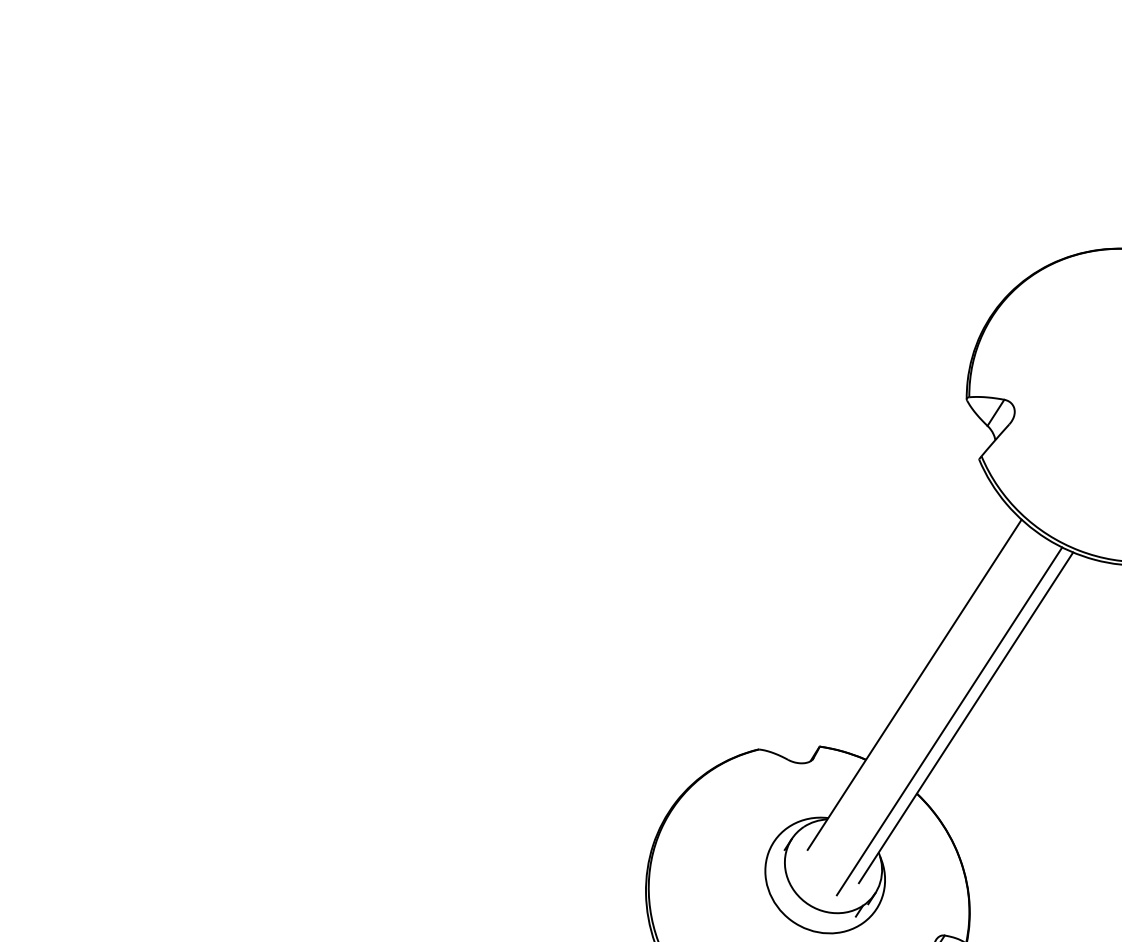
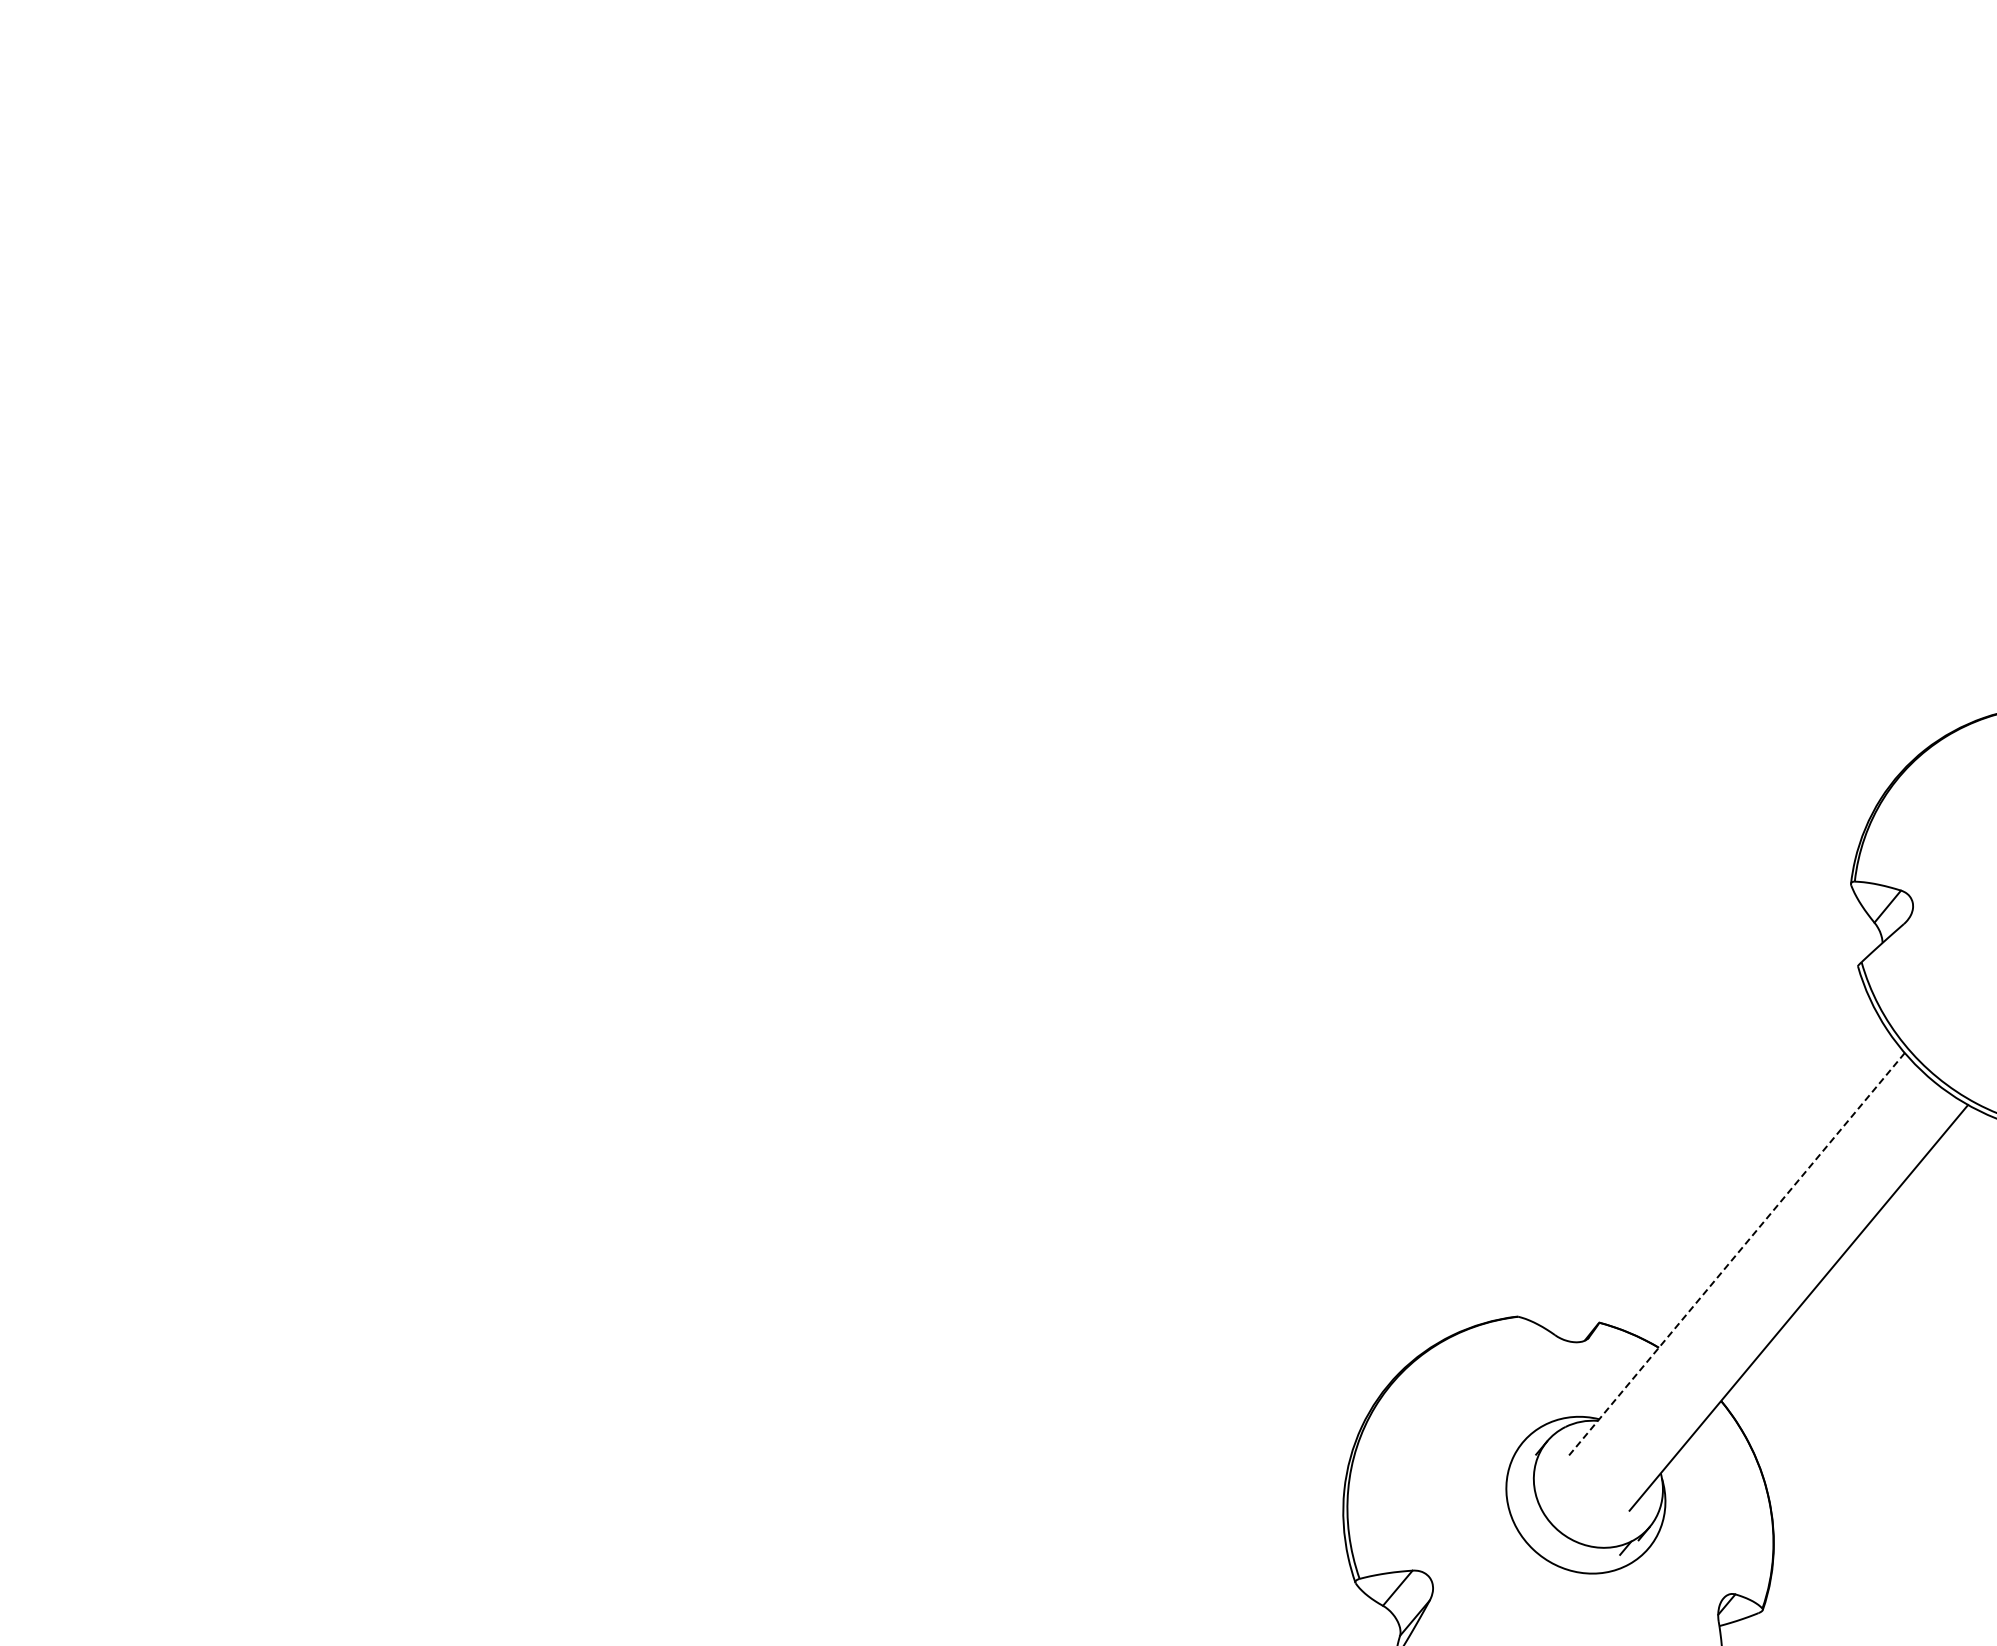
line: (914, 684) -> (1735, 1255), solid -> dashed
line: (949, 720) -> (1776, 1309), removed

